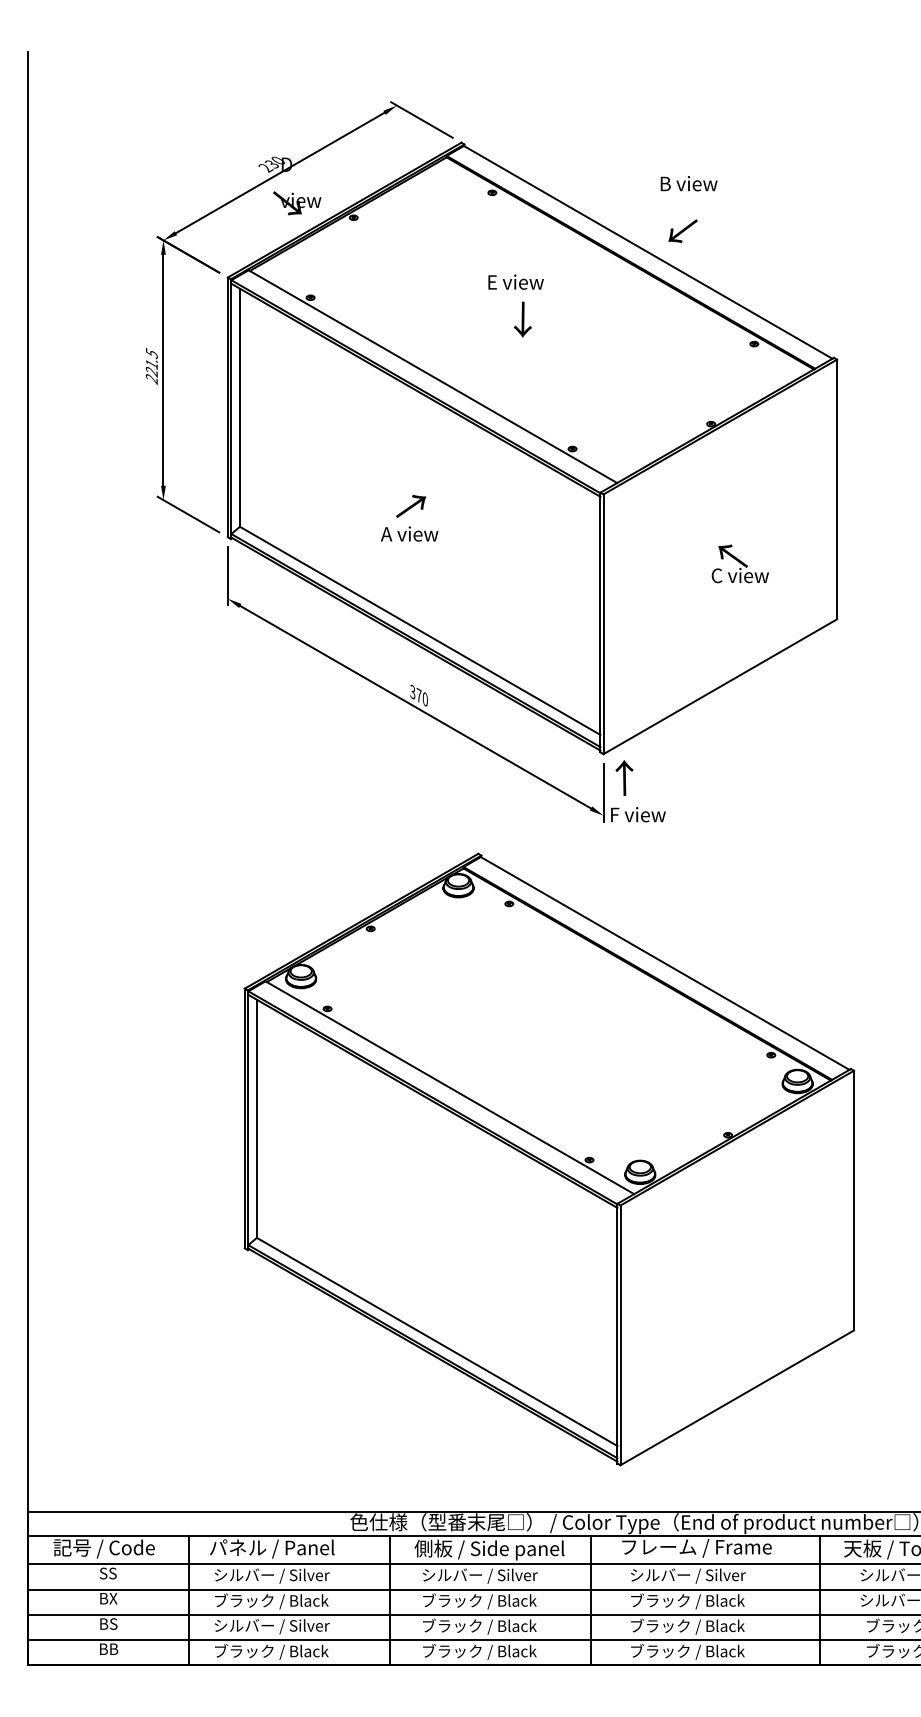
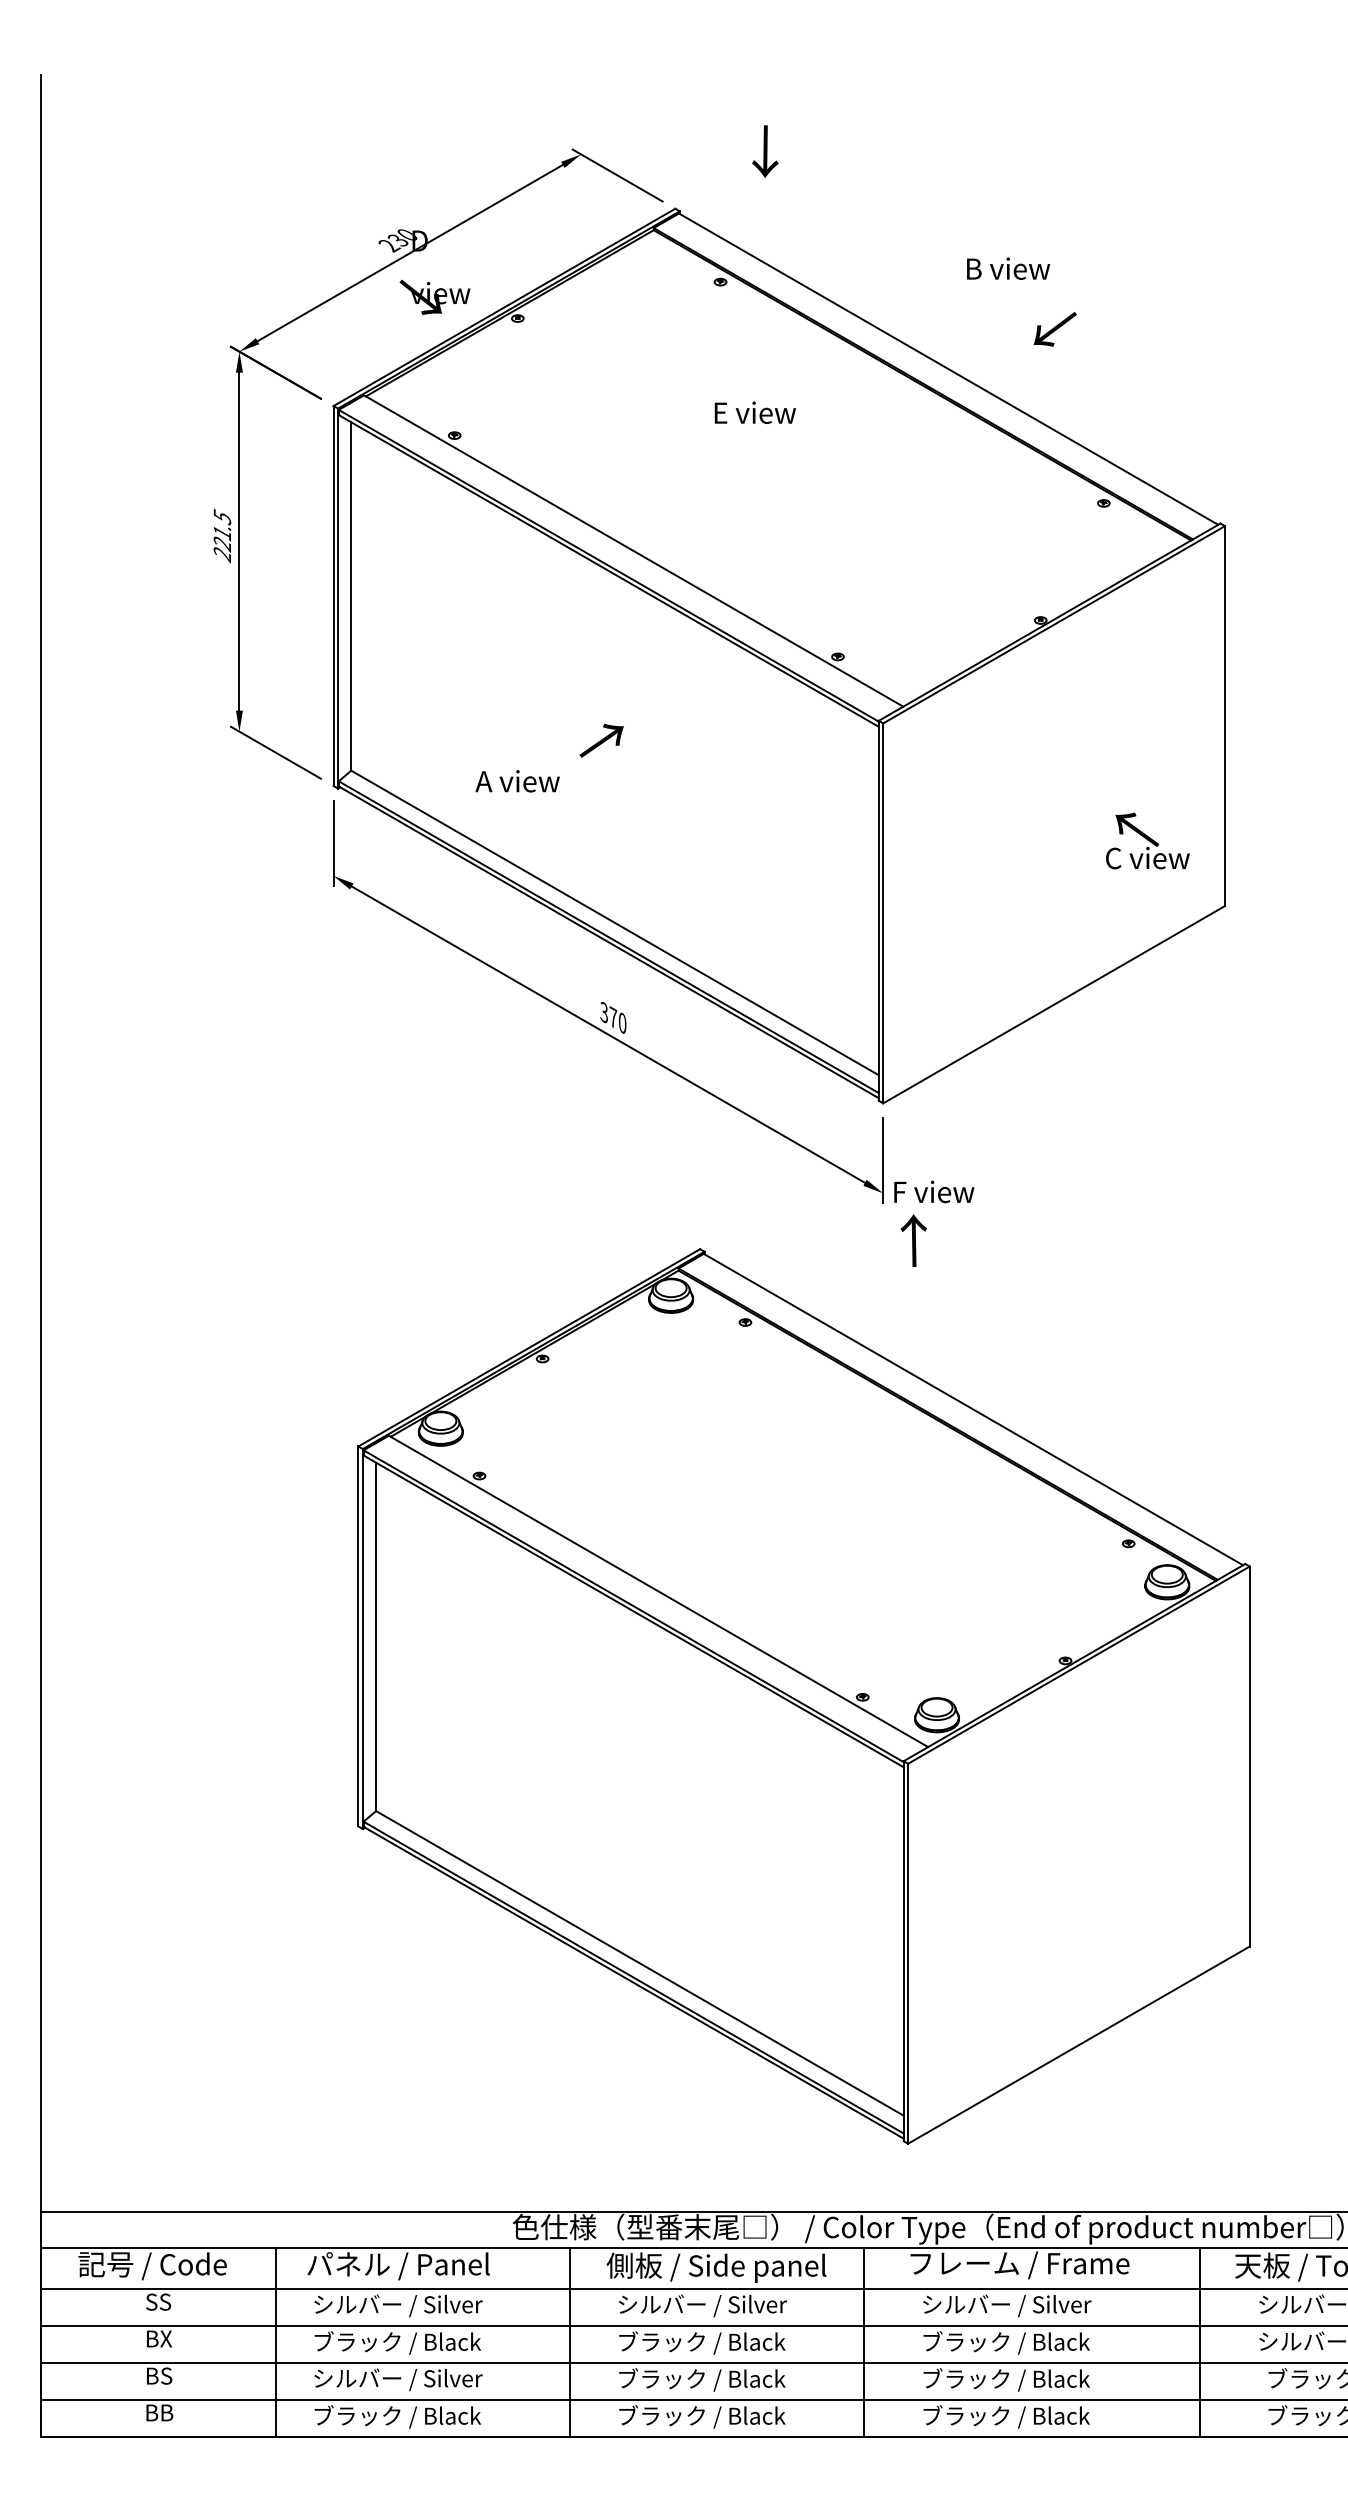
text: (682, 230) -> (1054, 328), moved
text: (522, 319) -> (764, 151), moved
text: (409, 533) -> (517, 780), moved
text: (739, 563) -> (1146, 840), moved
text: (624, 777) -> (913, 1239), moved

